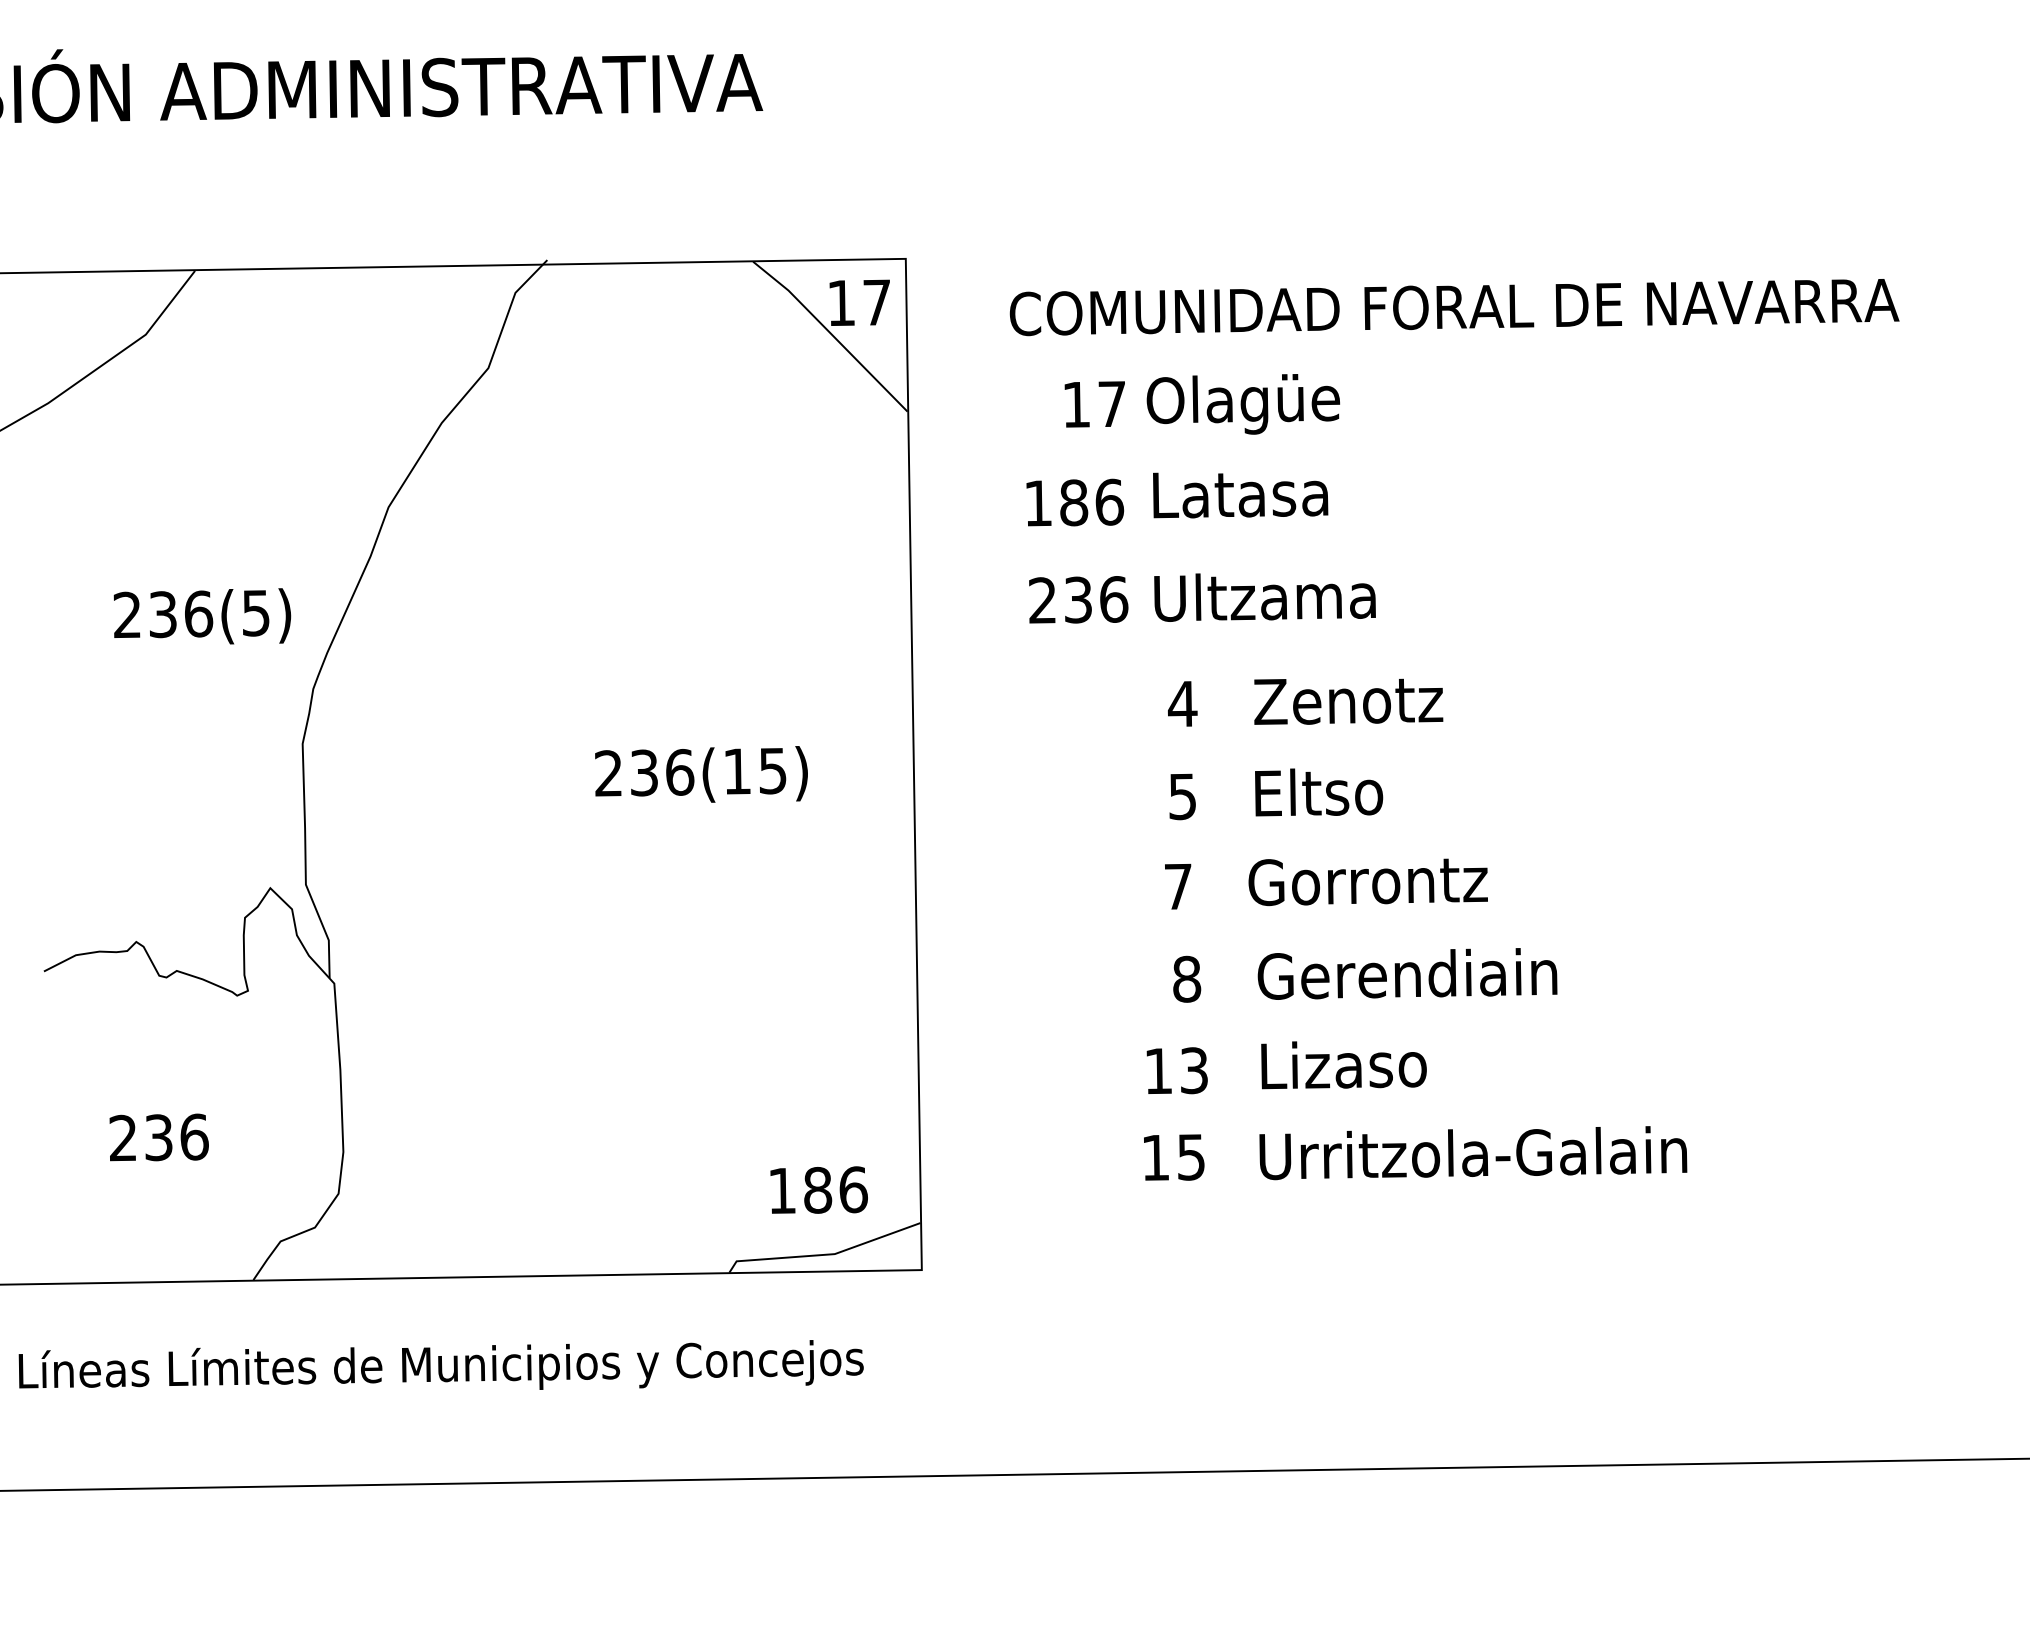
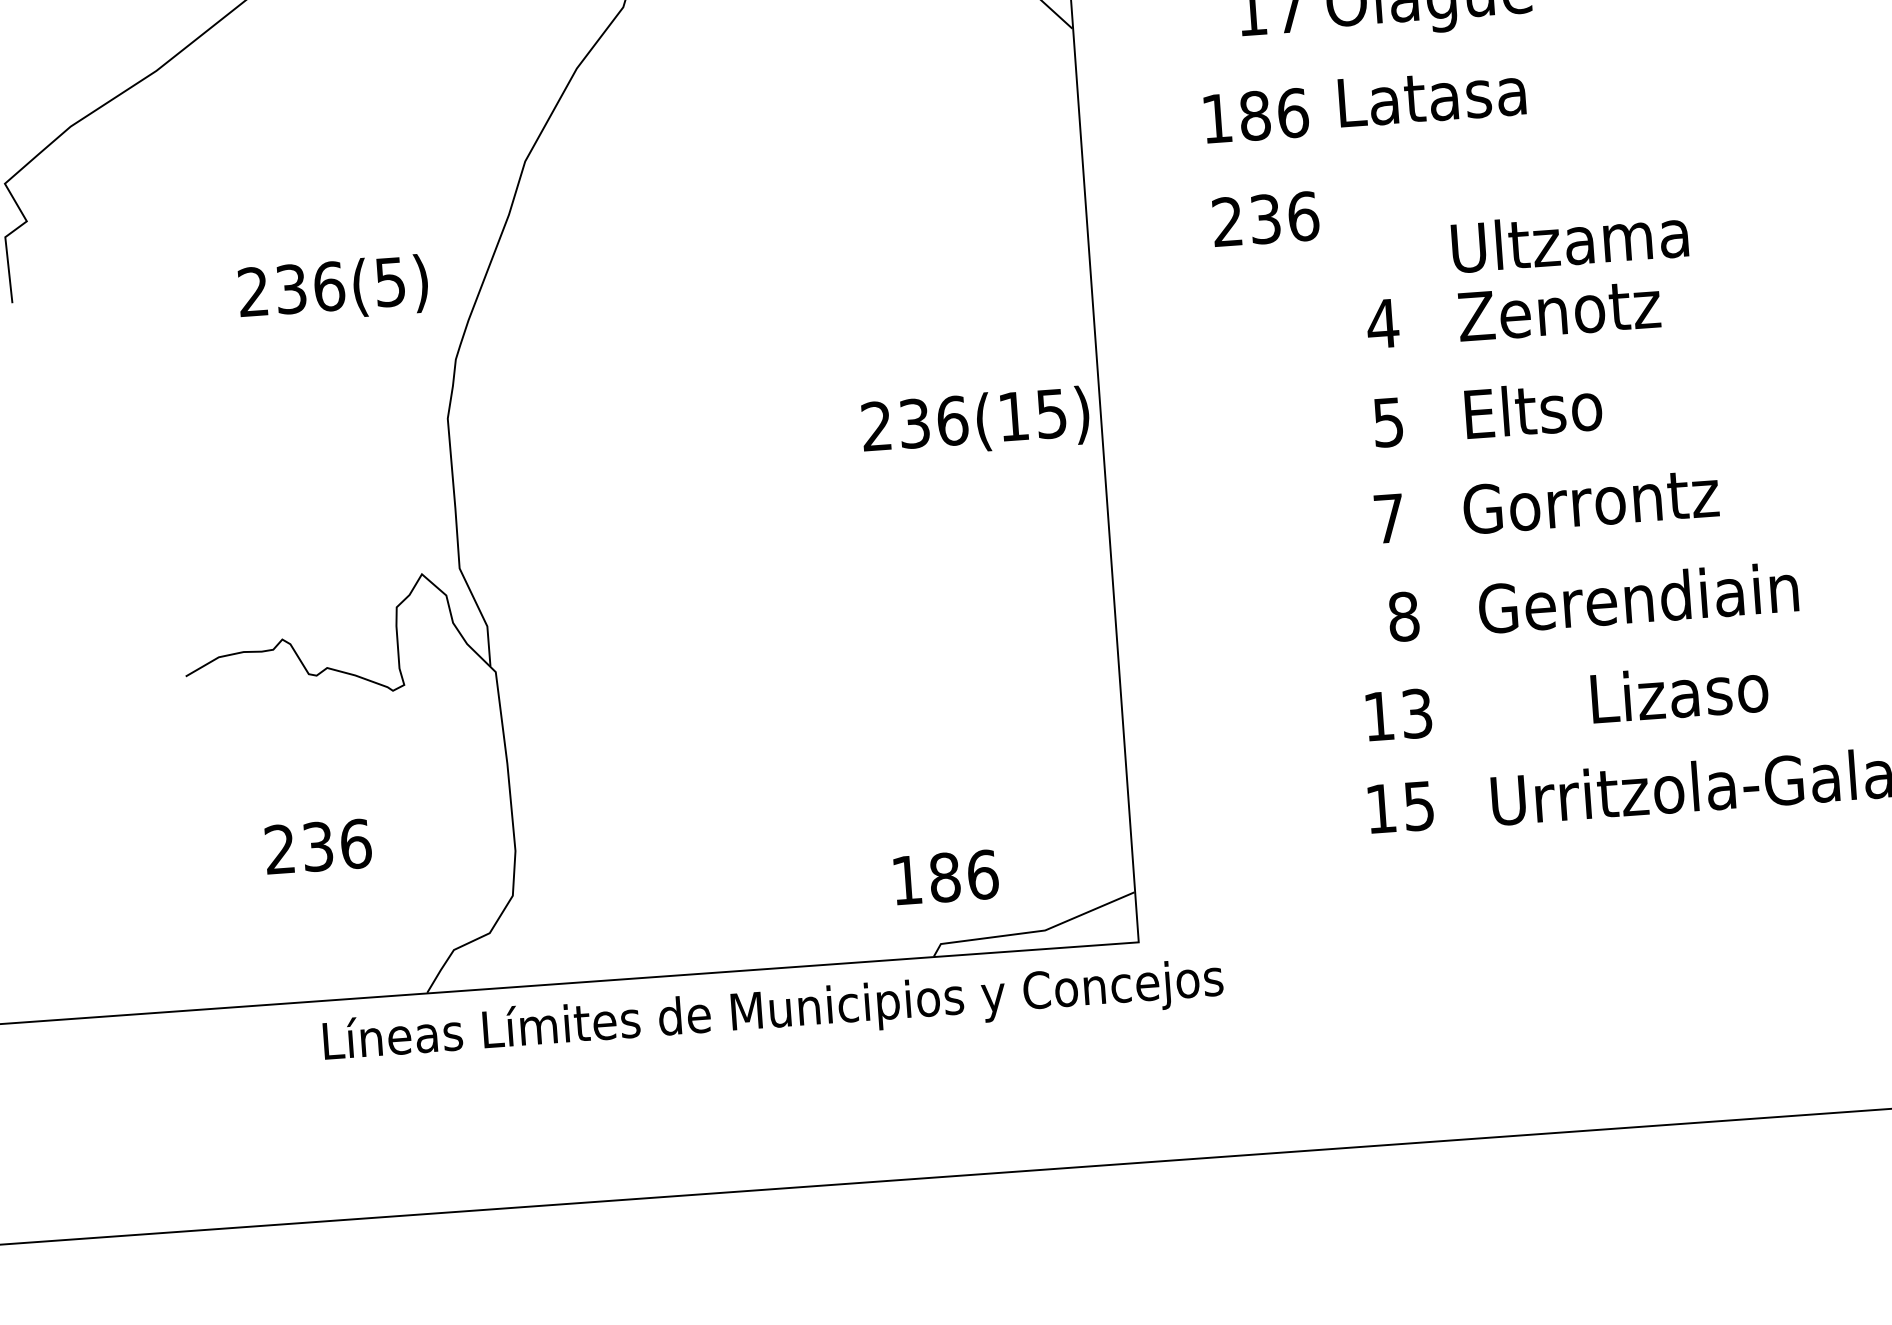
text: (1264, 597) -> (1569, 241), moved
text: (701, 774) -> (975, 421), moved
text: (1343, 1065) -> (1679, 693), moved
text: (818, 1189) -> (945, 876), moved
text: (440, 1364) -> (772, 1009), moved

